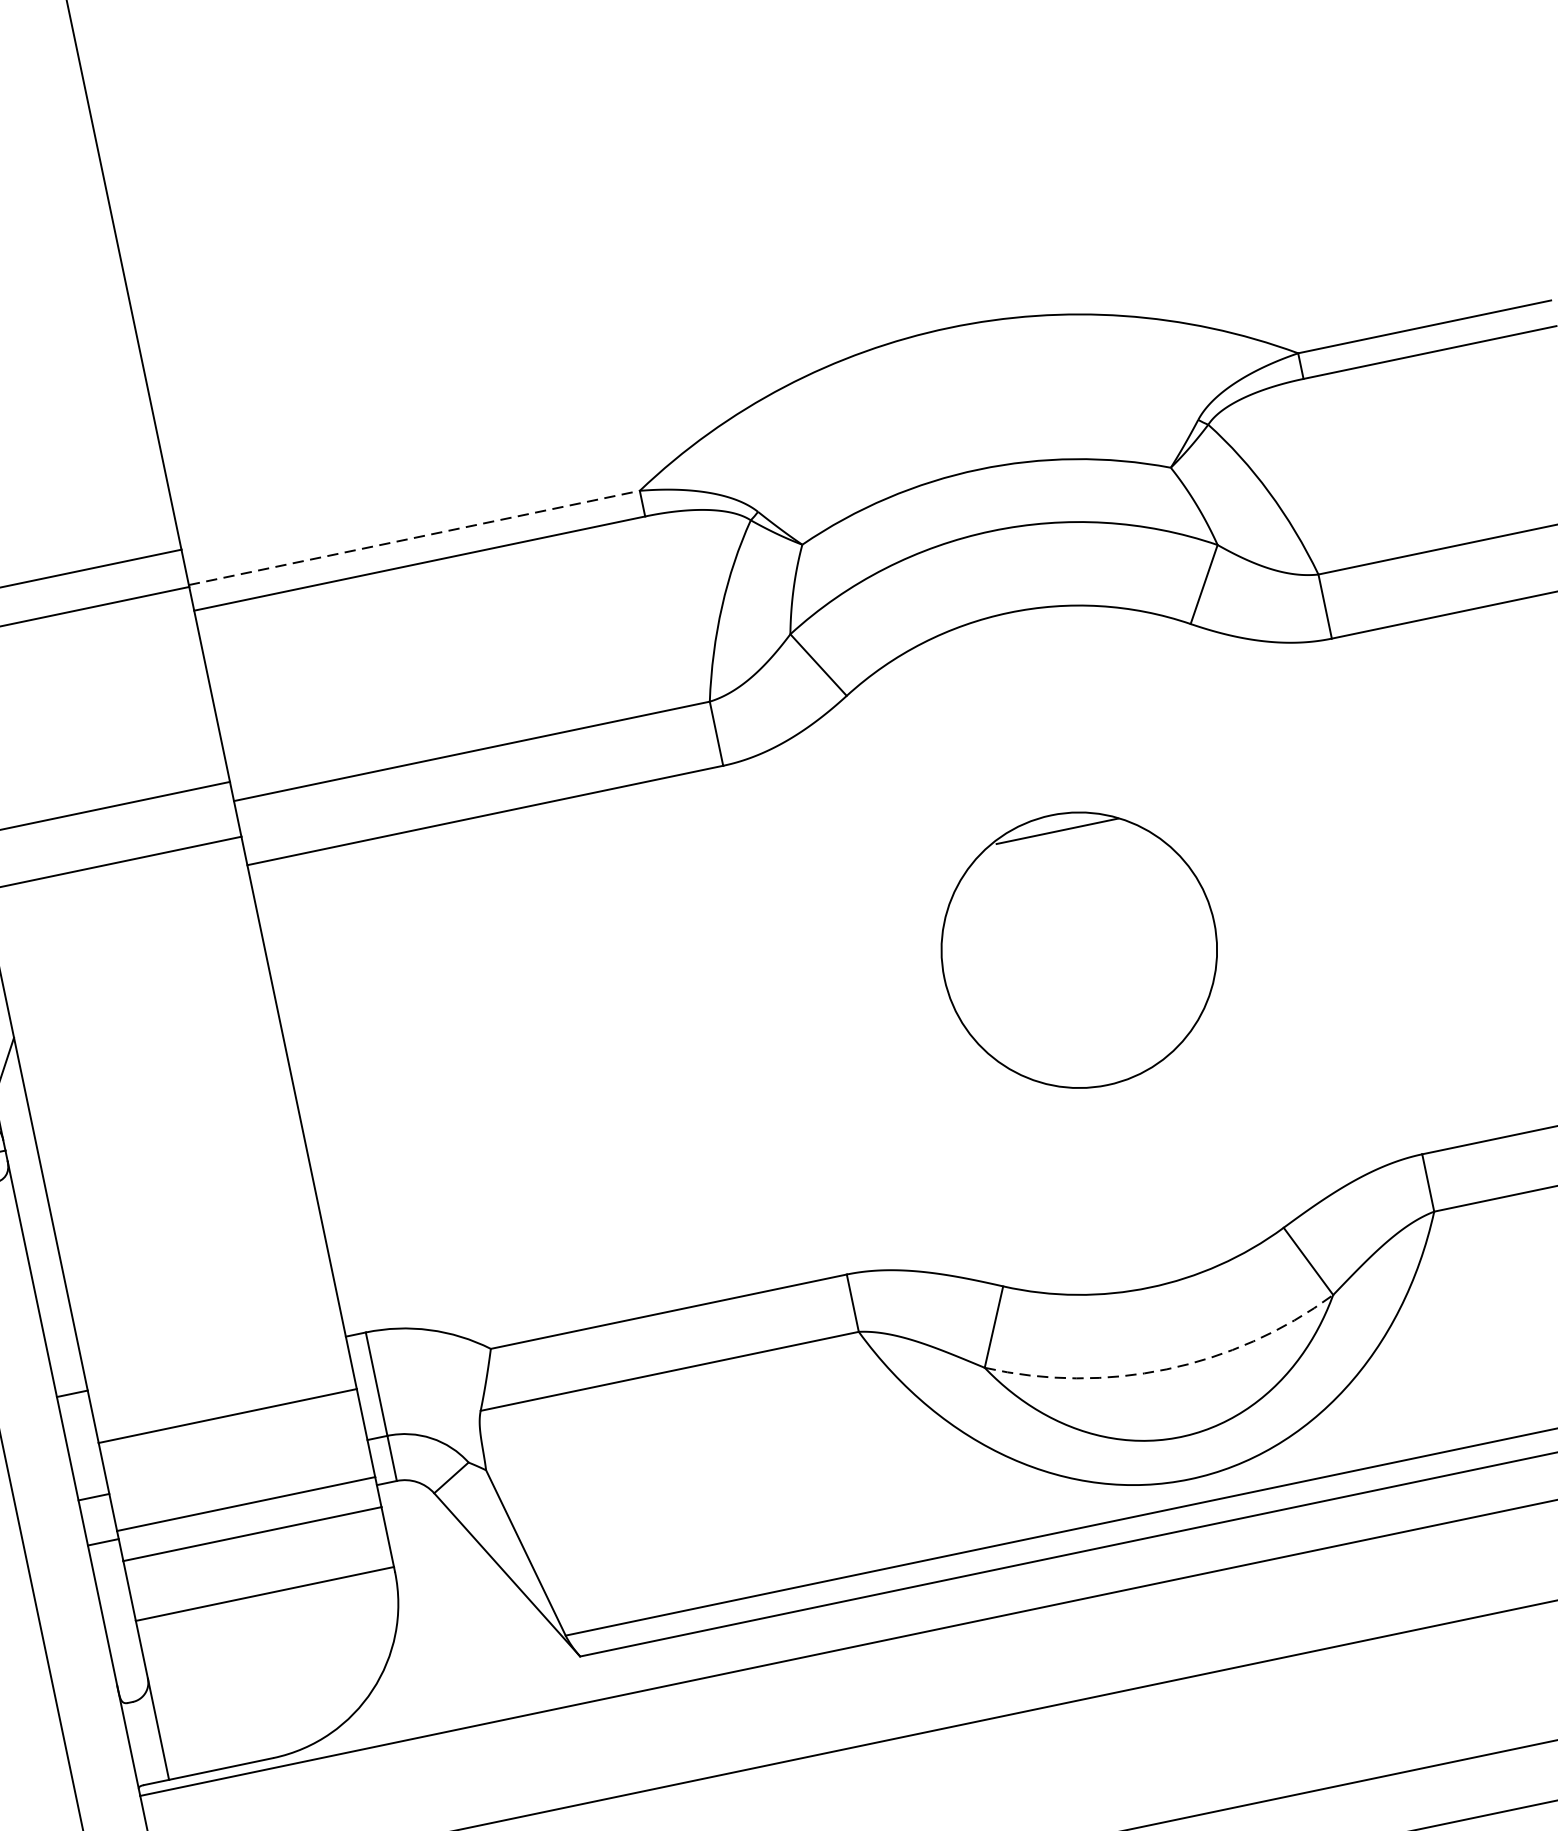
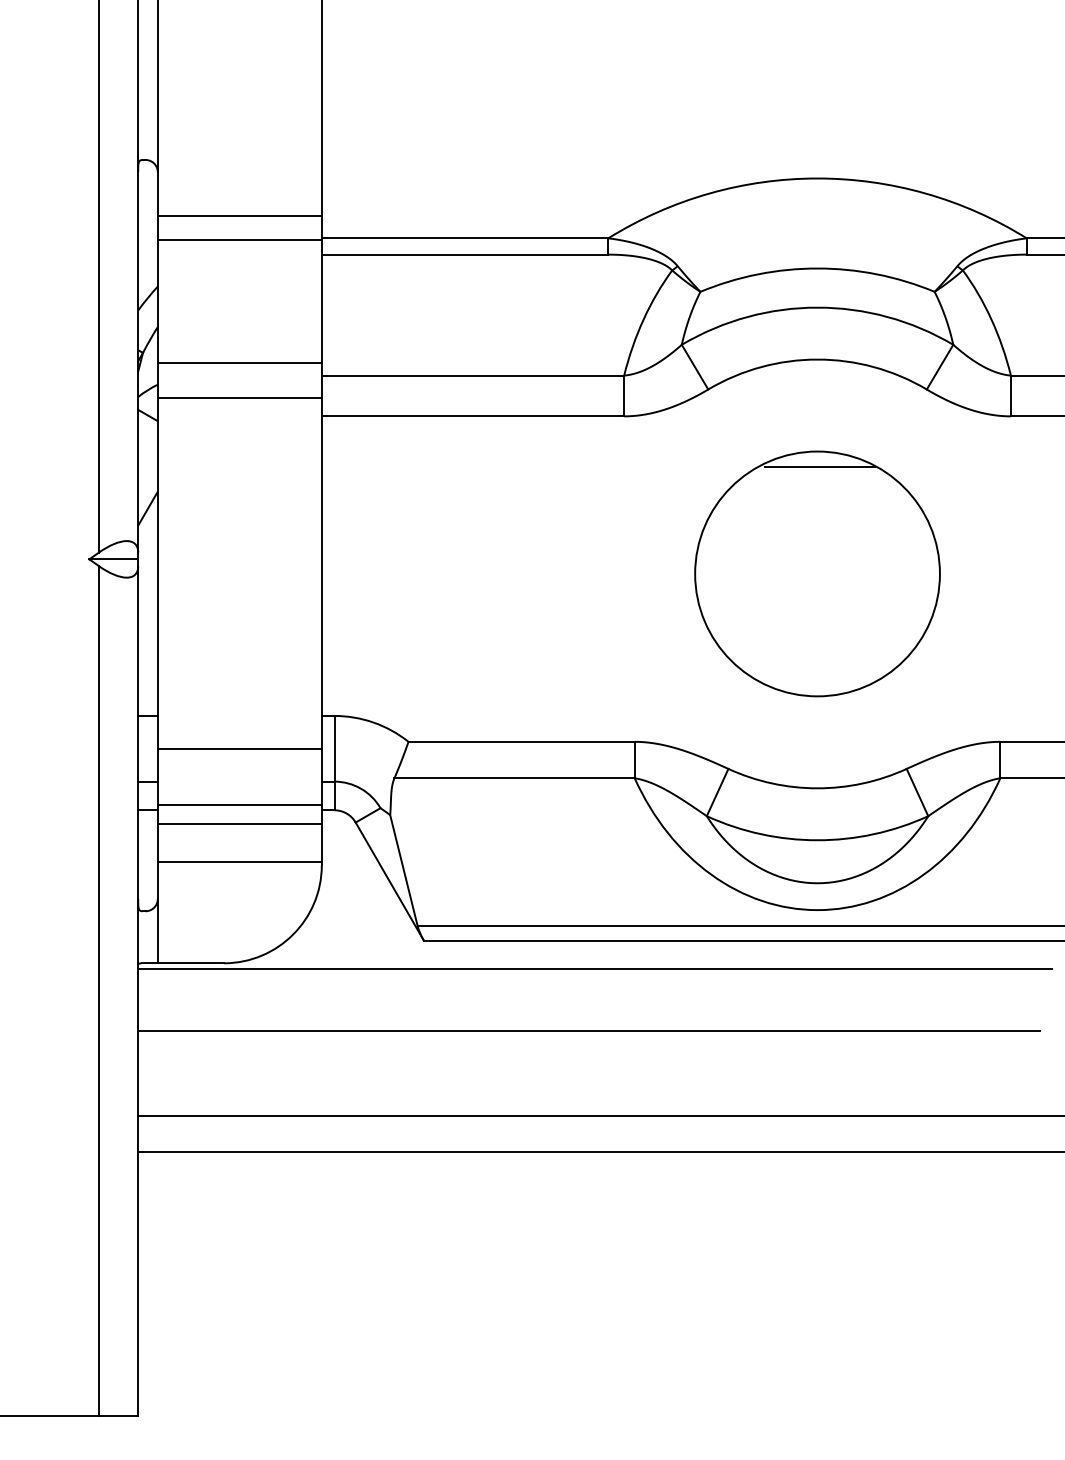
line: (415, 538) -> (465, 238), dashed -> solid
part: (1079, 949) -> (817, 573), size x1.43
arc: (1166, 1369) -> (817, 840), dashed -> solid

